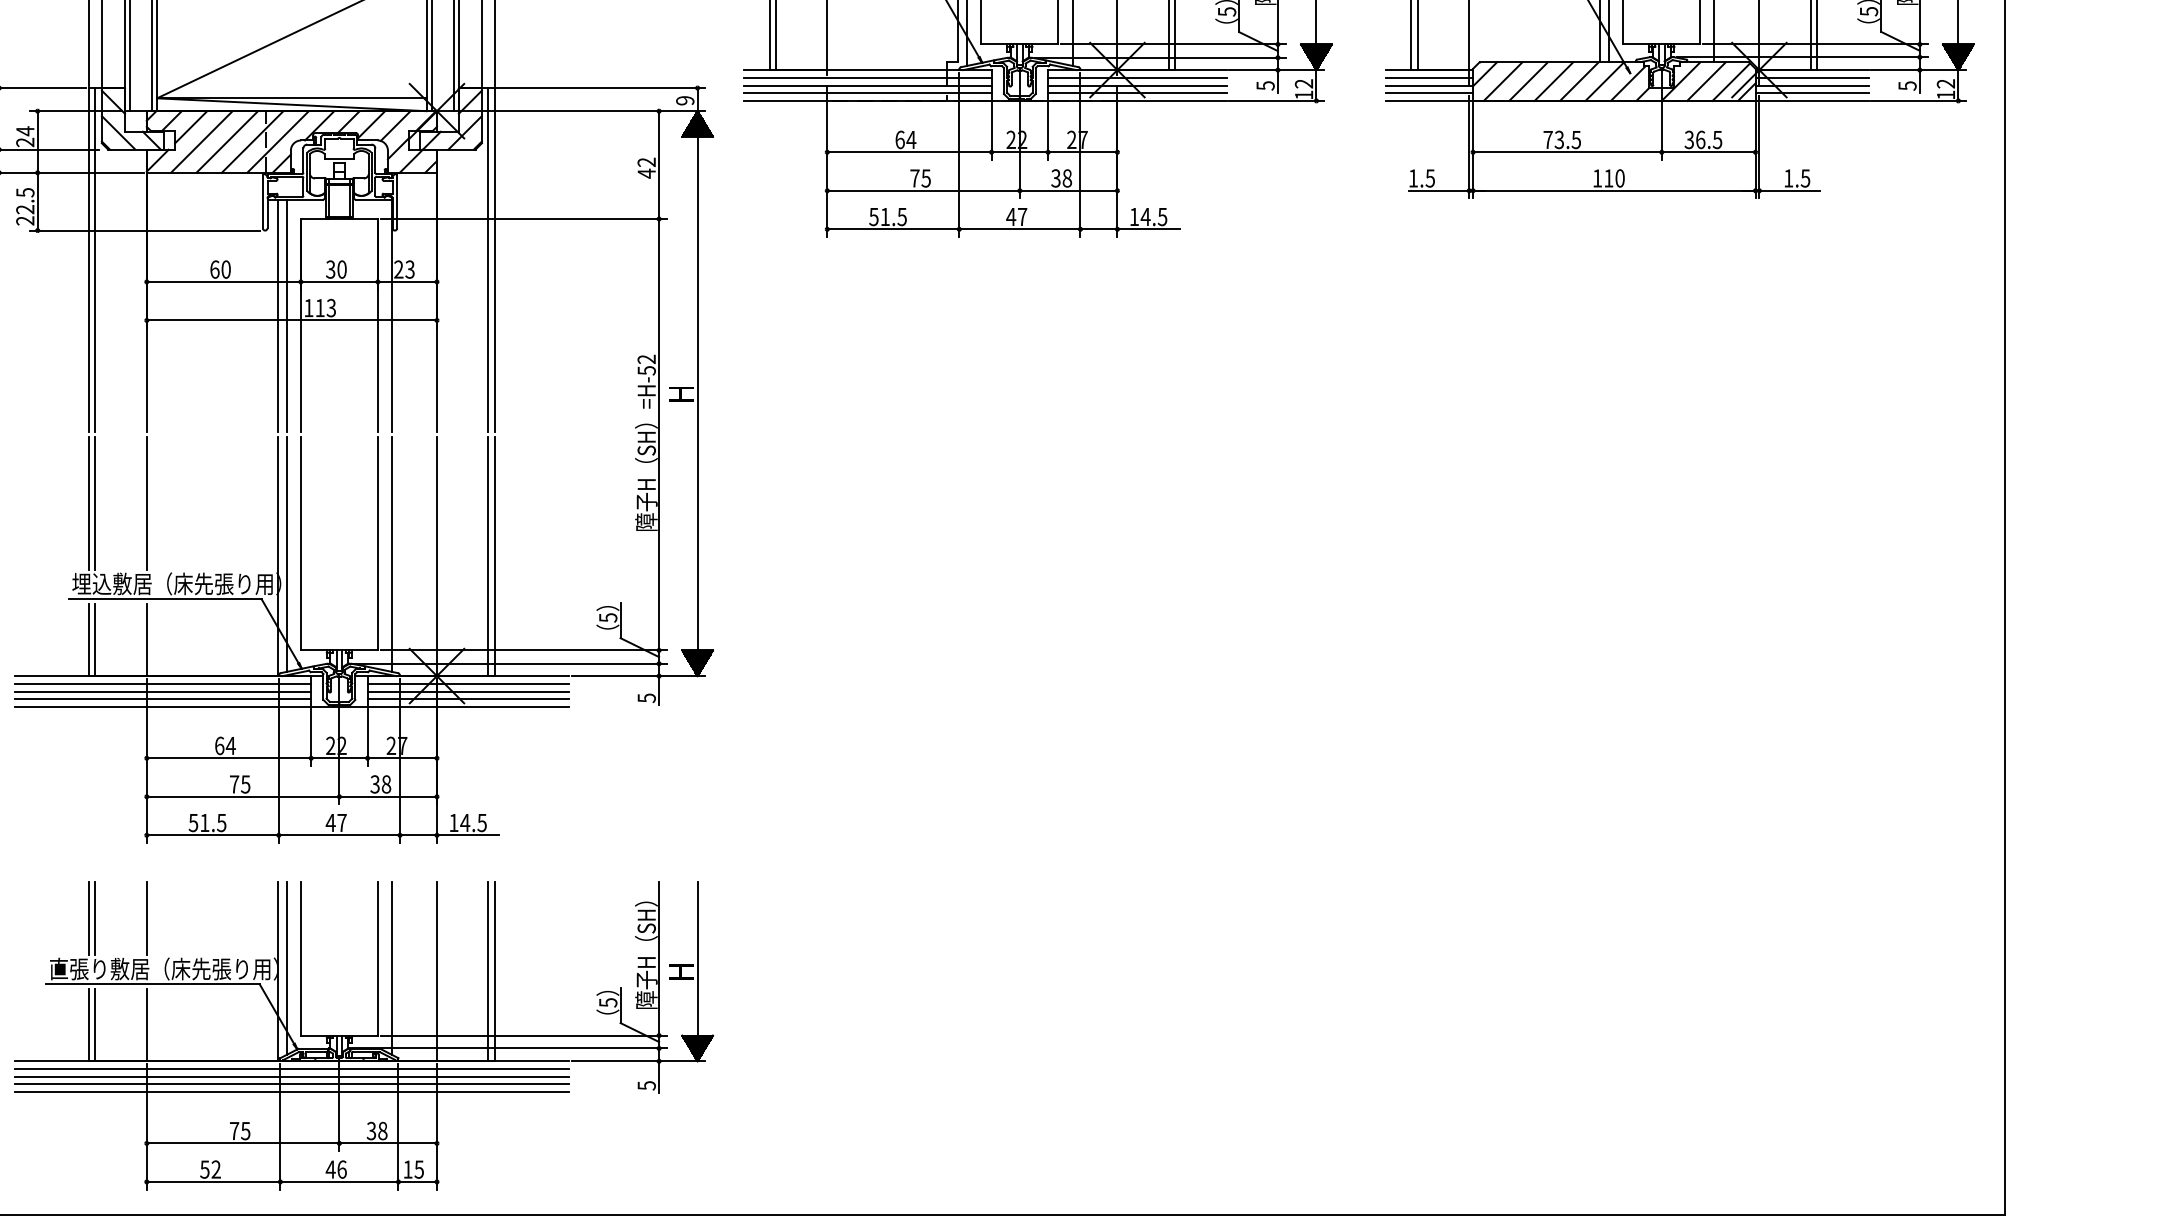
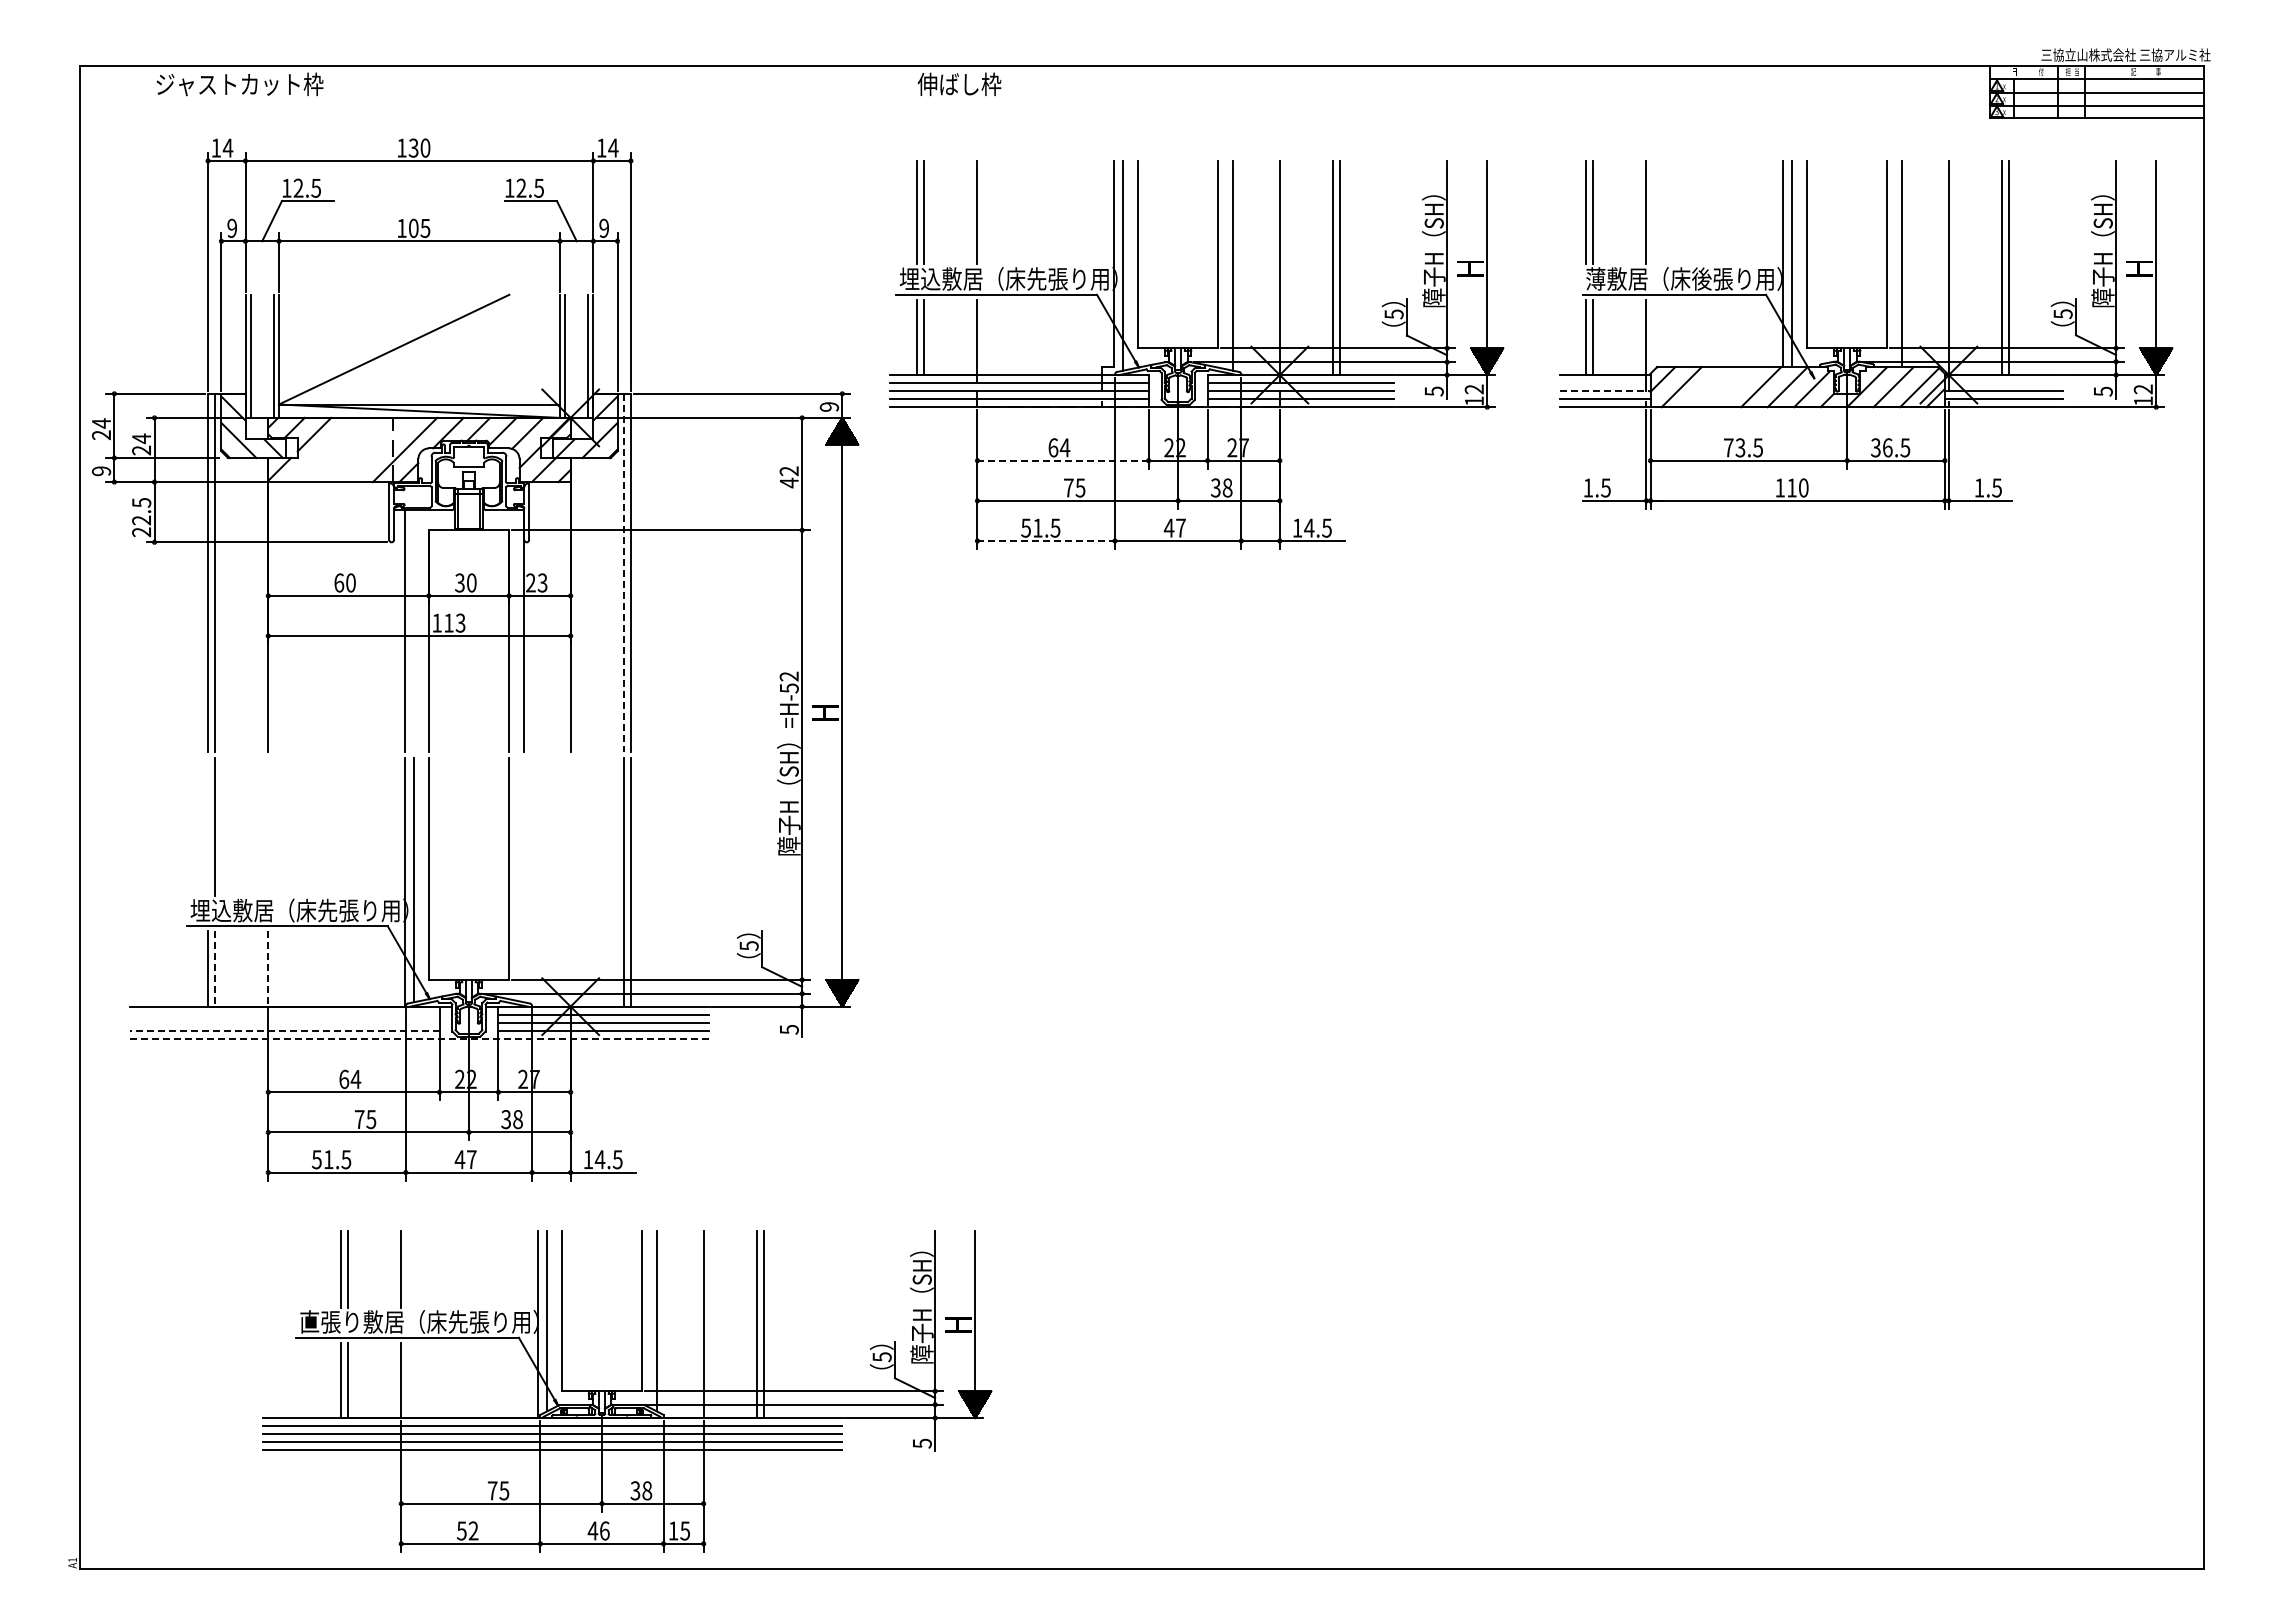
line: (1428, 78) -> (1604, 383), removed
line: (1811, 78) -> (2003, 383), removed
line: (1528, 82) -> (1708, 387), removed
line: (1553, 82) -> (1734, 387), removed
line: (1429, 85) -> (1605, 391), solid -> dashed
line: (201, 141) -> (325, 449), removed
line: (226, 141) -> (351, 449), removed
line: (252, 141) -> (378, 449), removed
line: (909, 152) -> (1063, 460), solid -> dashed
line: (893, 229) -> (1046, 541), solid -> dashed
line: (488, 260) -> (624, 573), solid -> dashed
line: (287, 316) -> (414, 631), removed
line: (89, 503) -> (208, 826), removed
line: (147, 503) -> (268, 826), removed
line: (391, 554) -> (523, 879), removed
line: (436, 556) -> (570, 881), removed
line: (95, 639) -> (214, 968), solid -> dashed
line: (147, 639) -> (268, 968), solid -> dashed
line: (162, 683) -> (284, 1014), removed
line: (162, 691) -> (284, 1022), removed
line: (163, 698) -> (285, 1030), solid -> dashed
line: (290, 706) -> (418, 1038), solid -> dashed
part: (363, 1035) -> (627, 1391), moved

